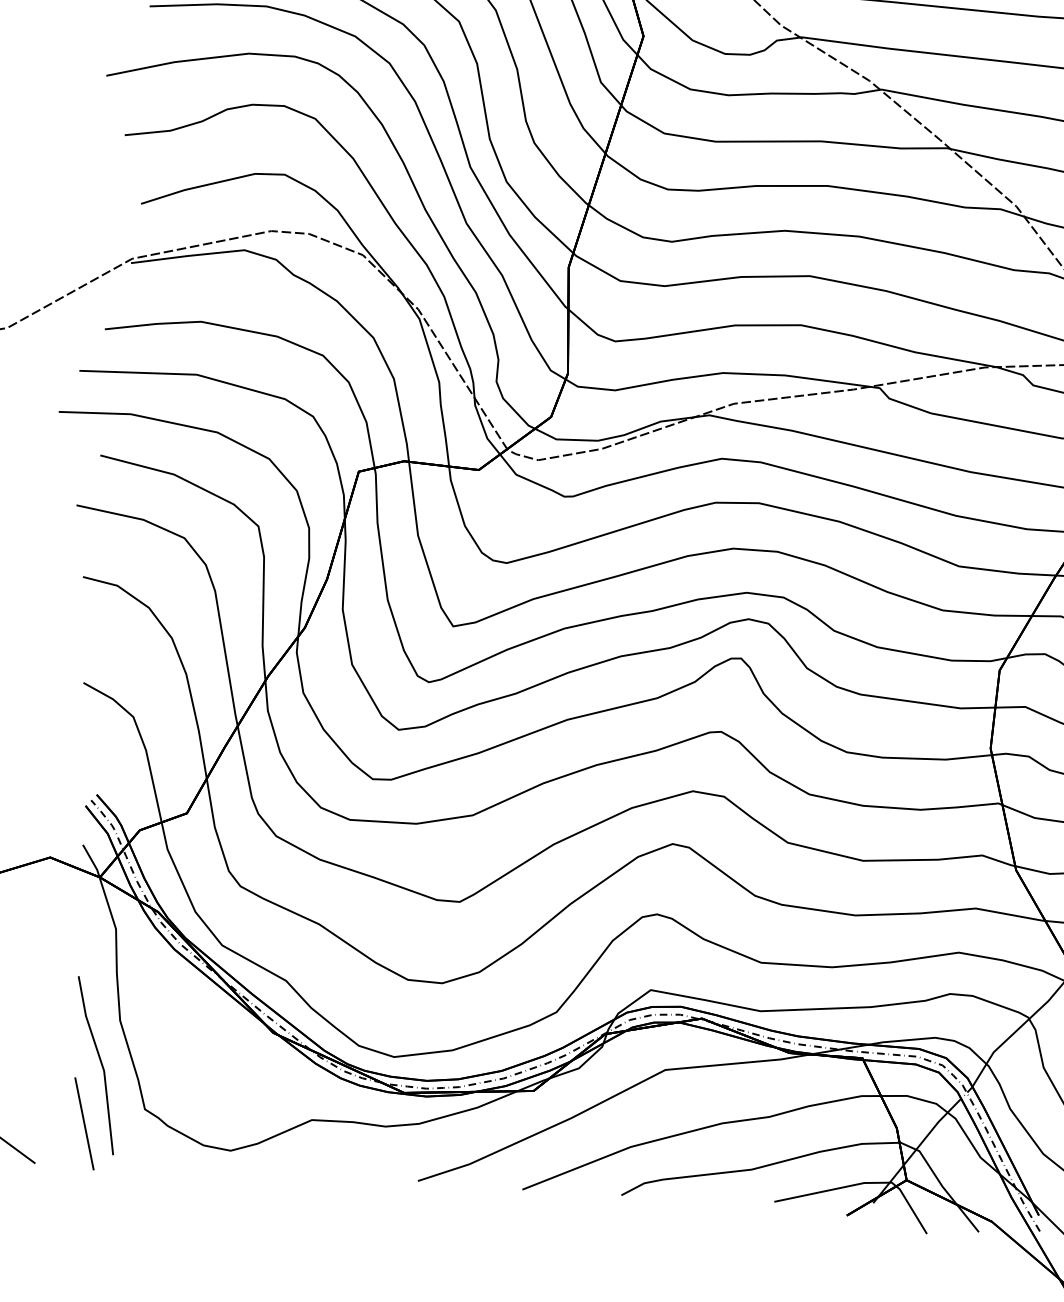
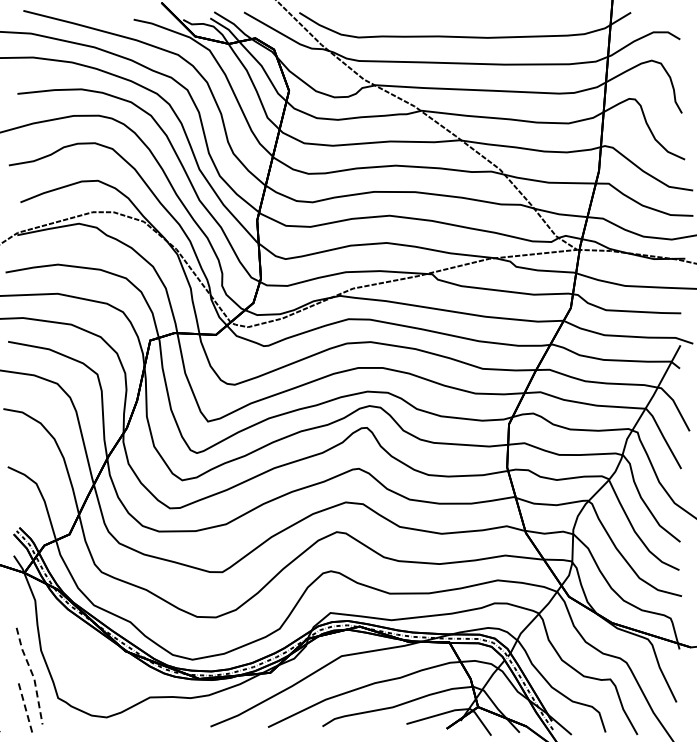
line: (101, 1064) -> (32, 675), solid -> dashed
line: (84, 1123) -> (25, 708), solid -> dashed

